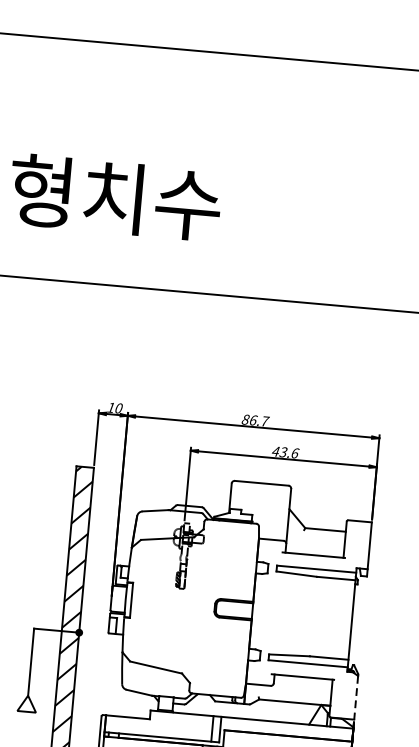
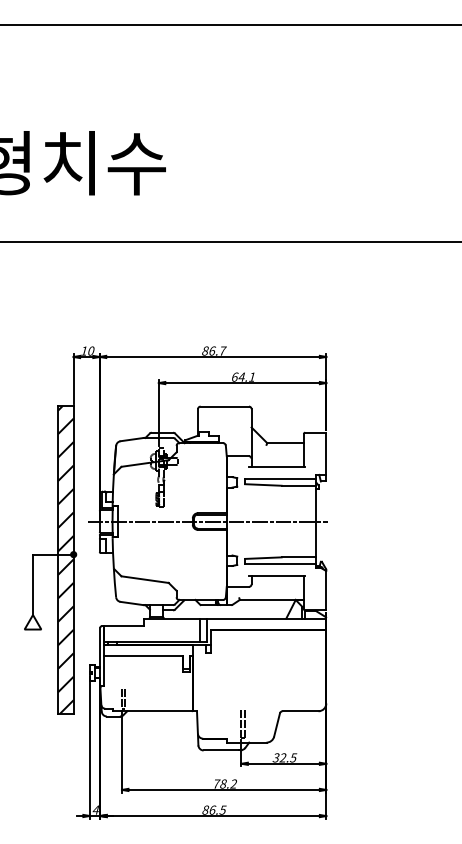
text: (285, 451) -> (243, 376), 43.6 -> 64.1
line: (231, 609) -> (207, 521), added
line: (356, 697) -> (326, 590), dashed -> solid

